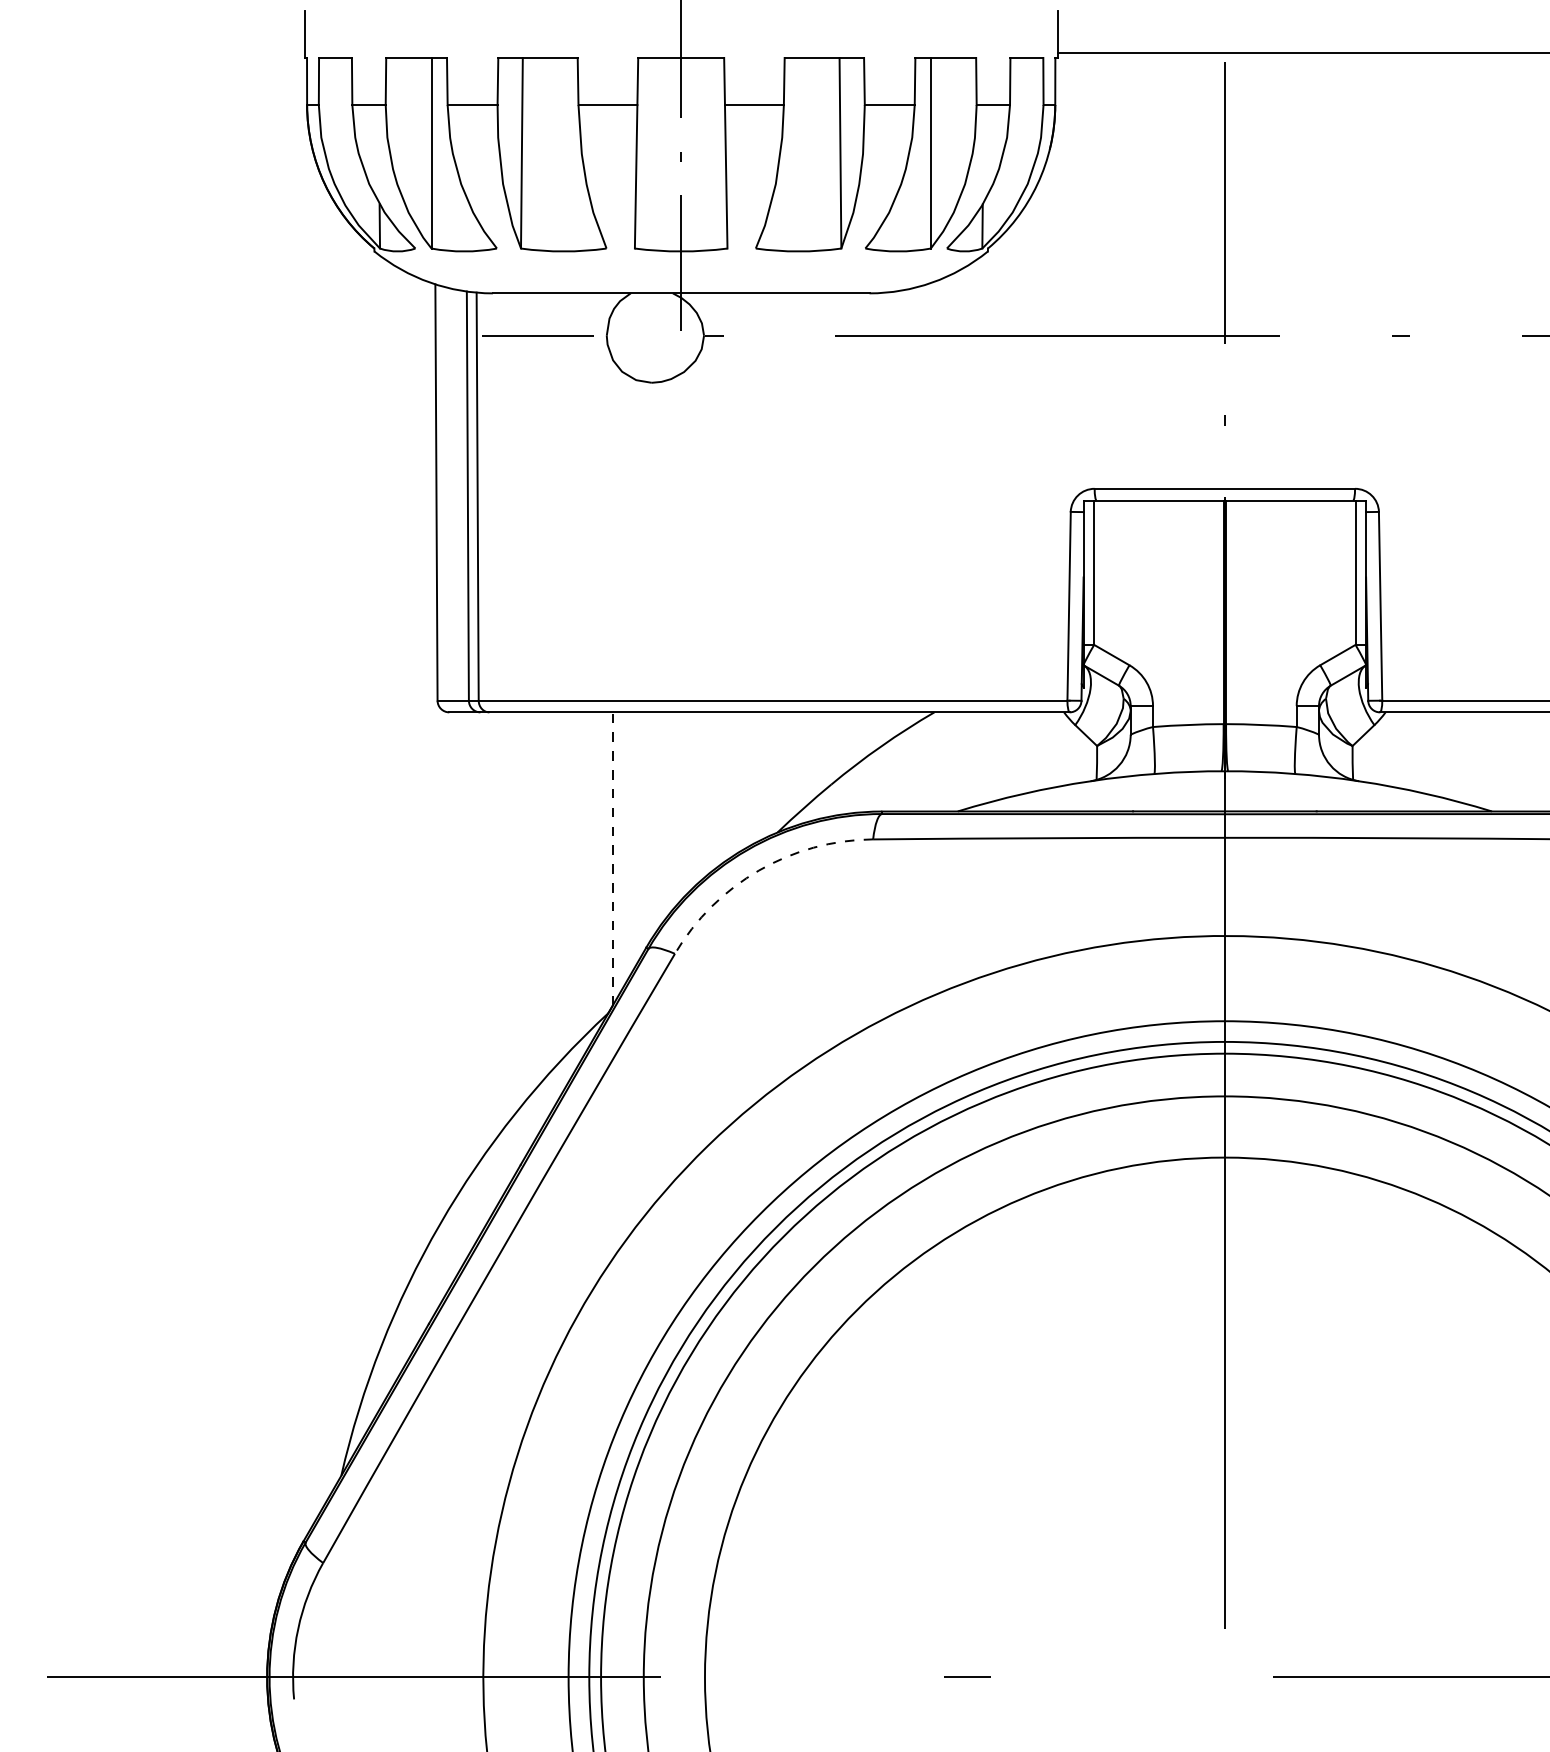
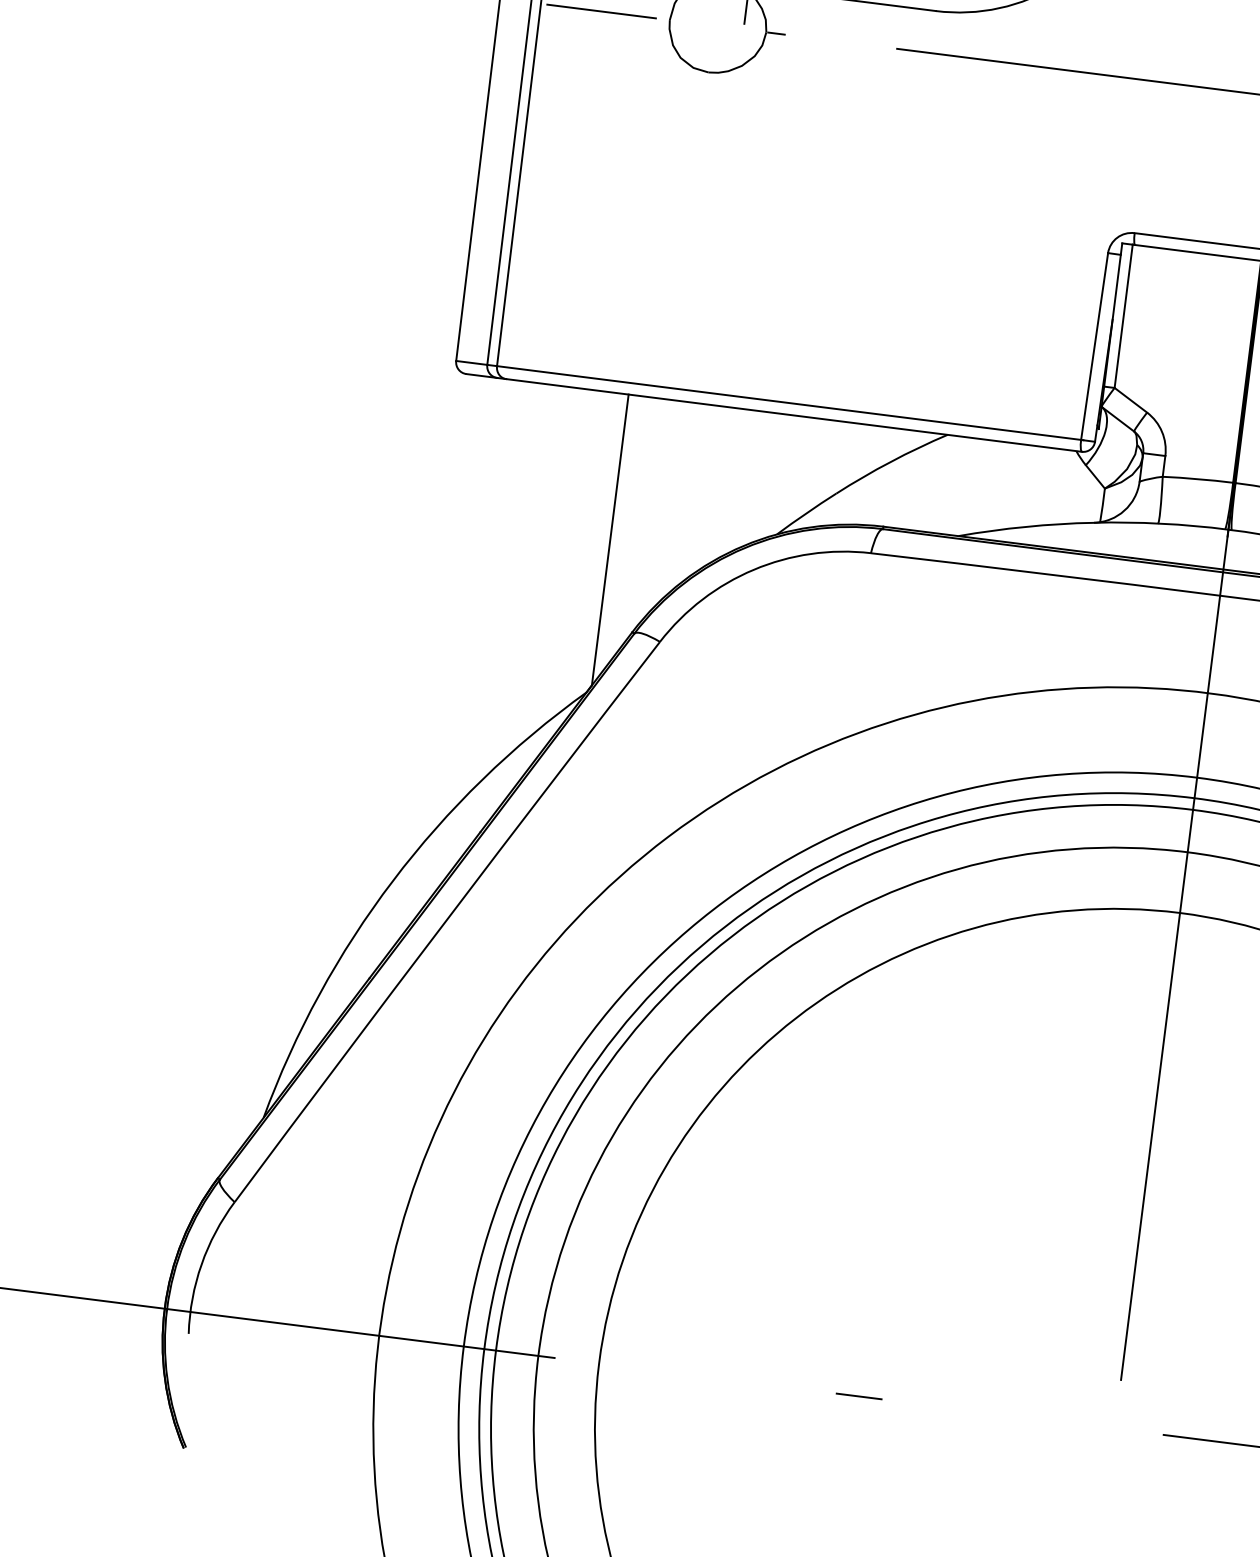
line: (612, 858) -> (609, 539), dashed -> solid
arc: (758, 870) -> (753, 569), dashed -> solid

